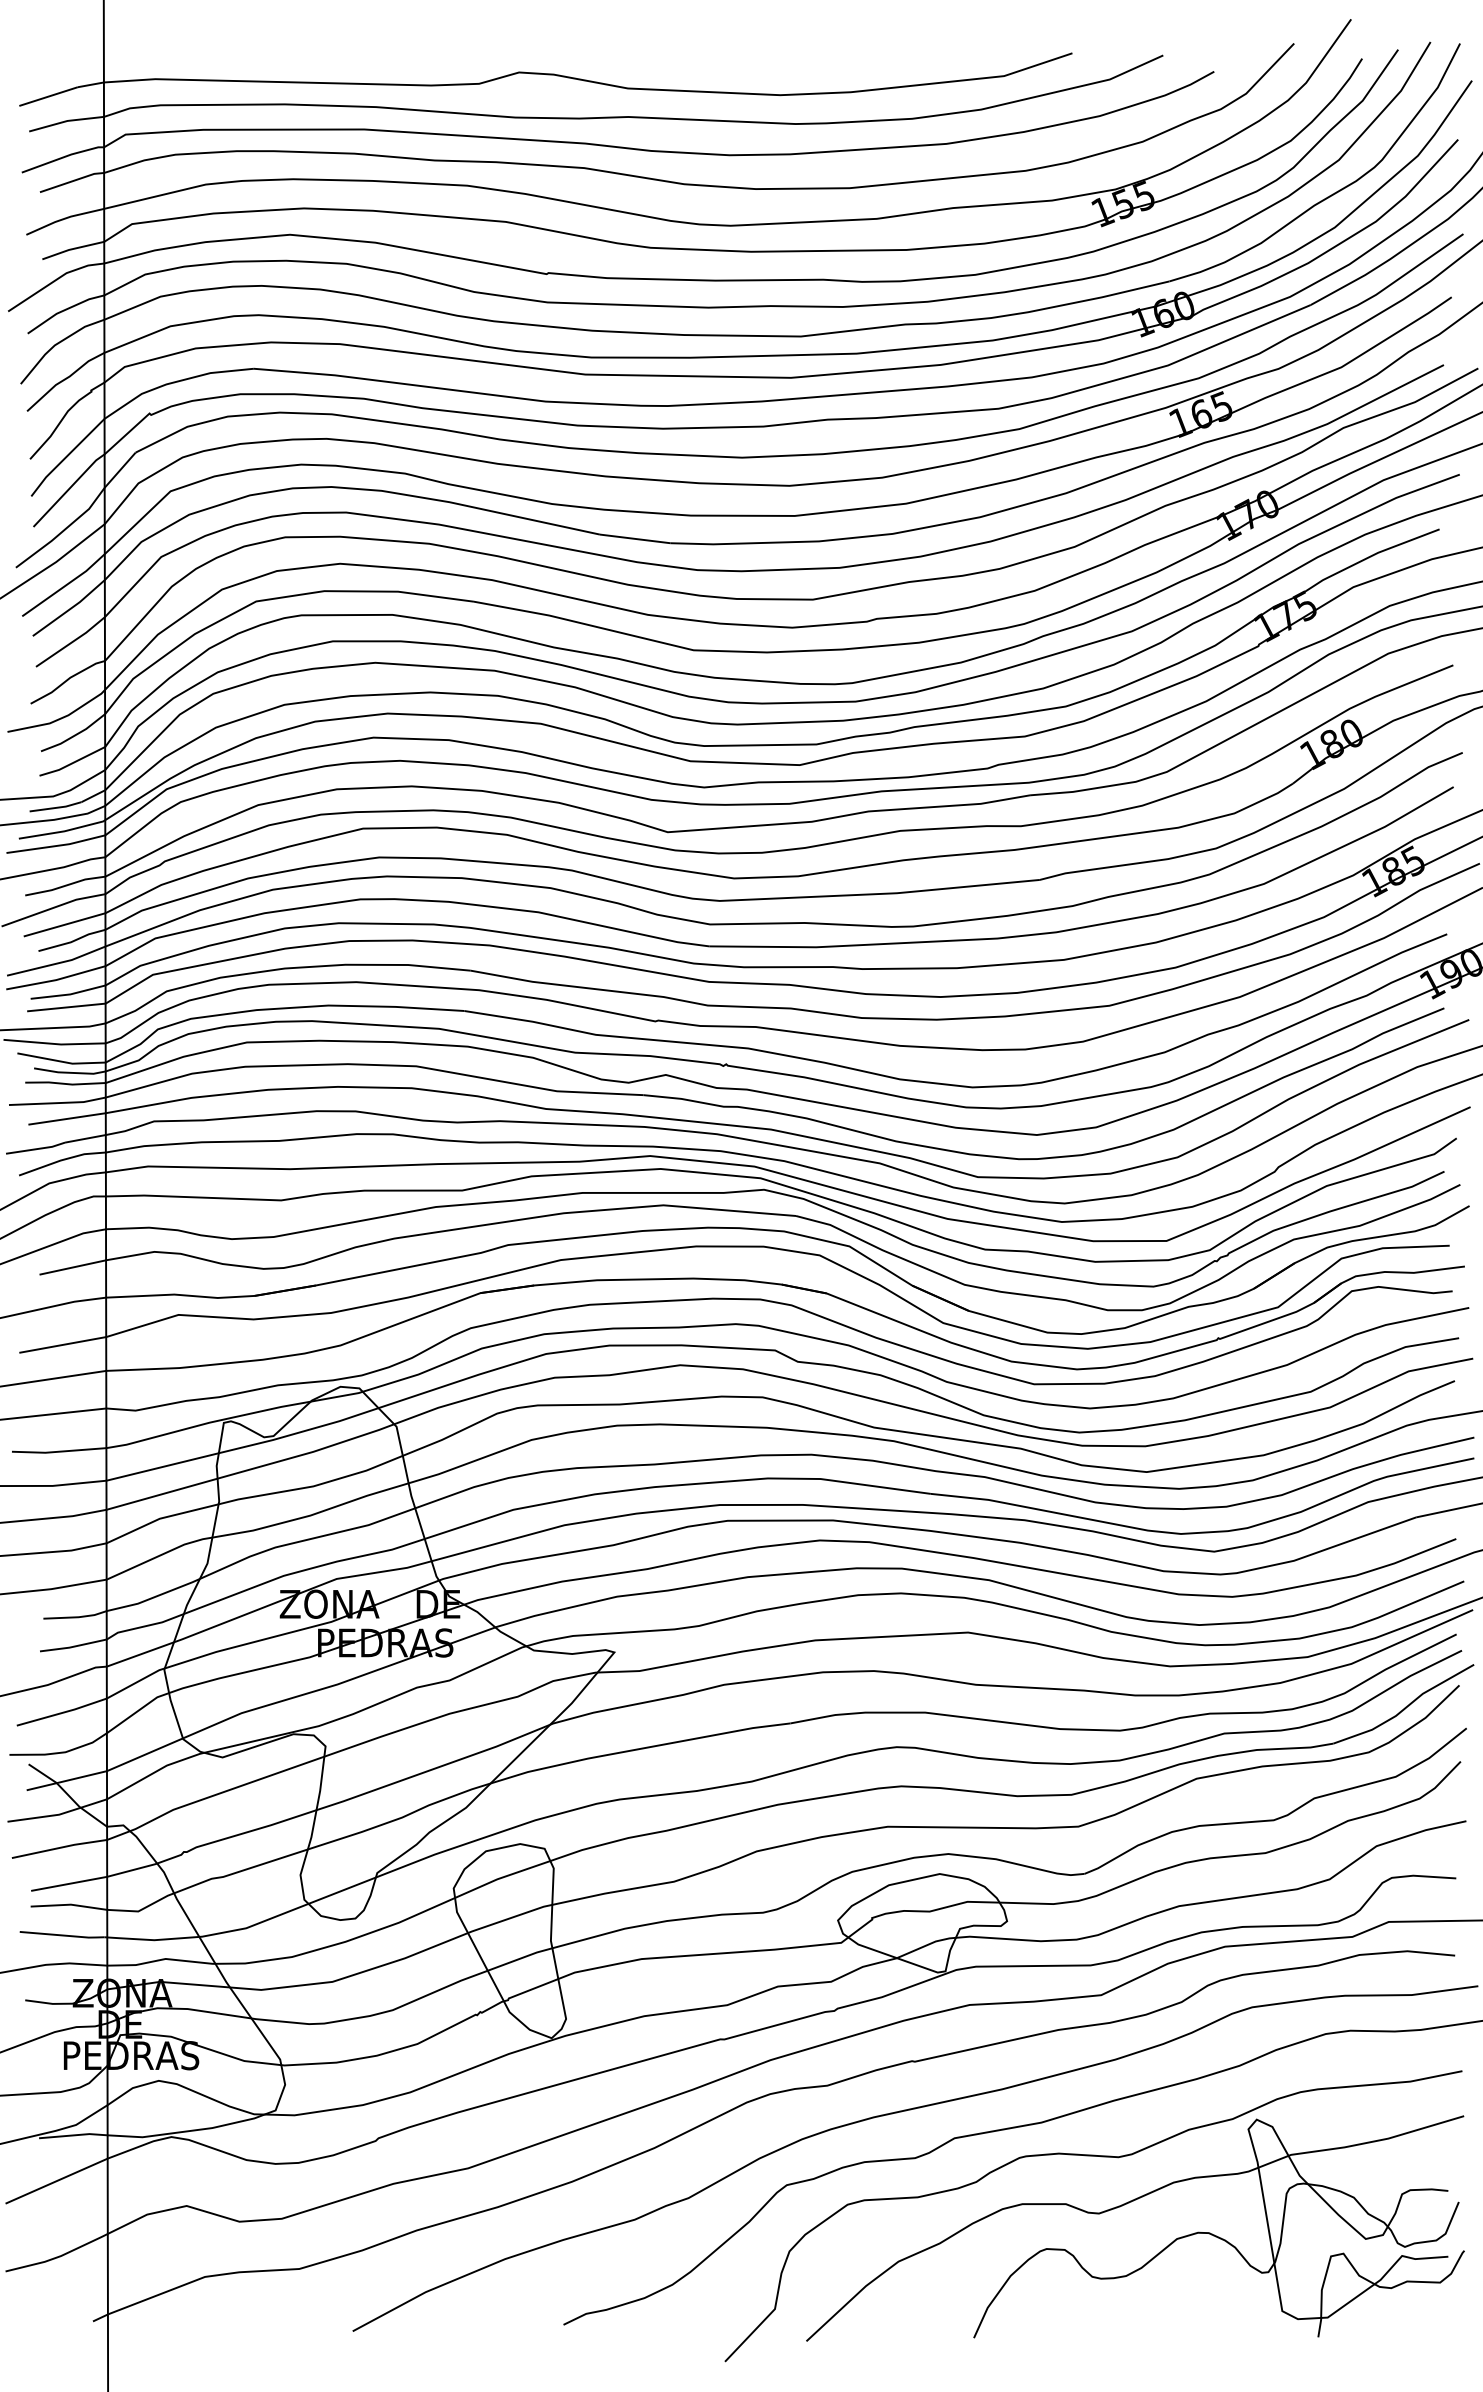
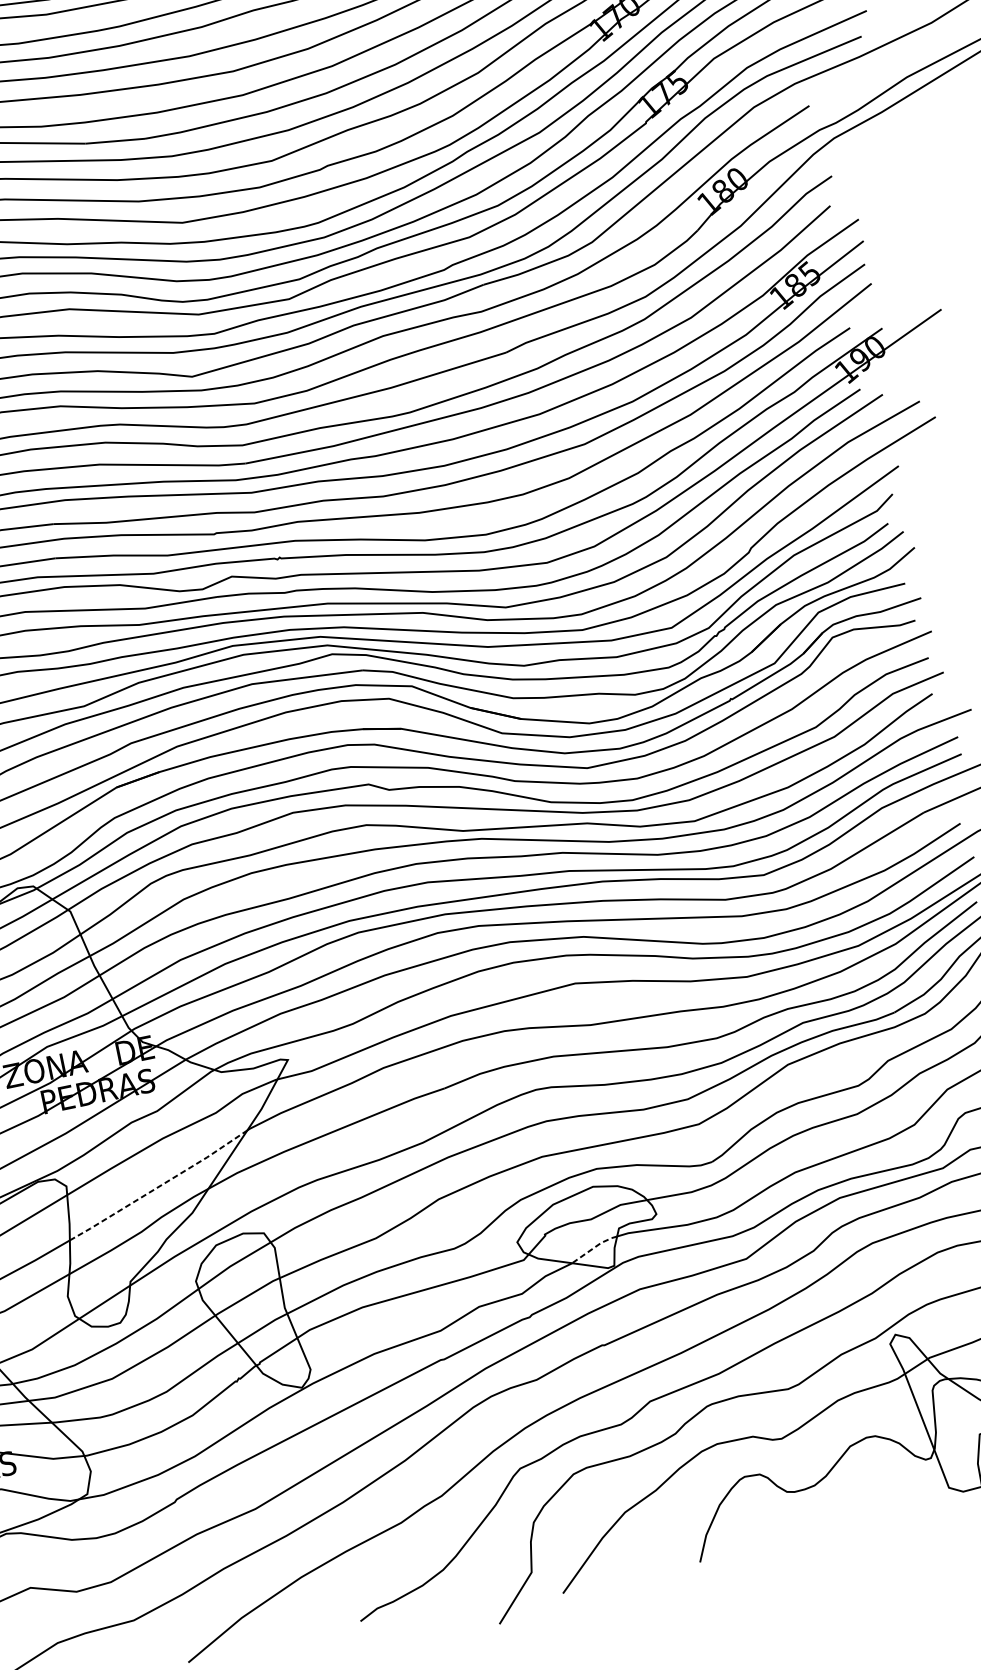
line: (433, 1769) -> (159, 1187), solid -> dashed
line: (926, 1945) -> (594, 1247), solid -> dashed

